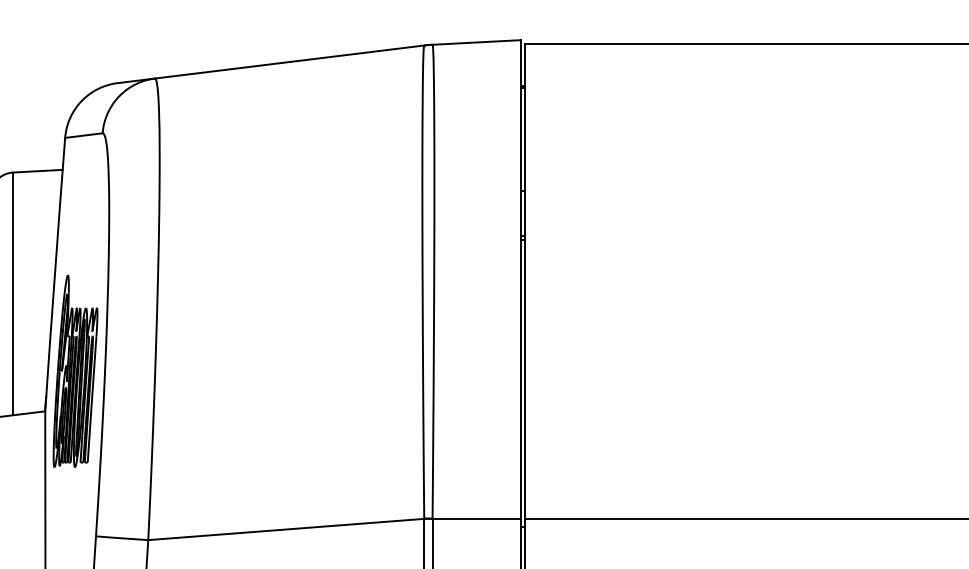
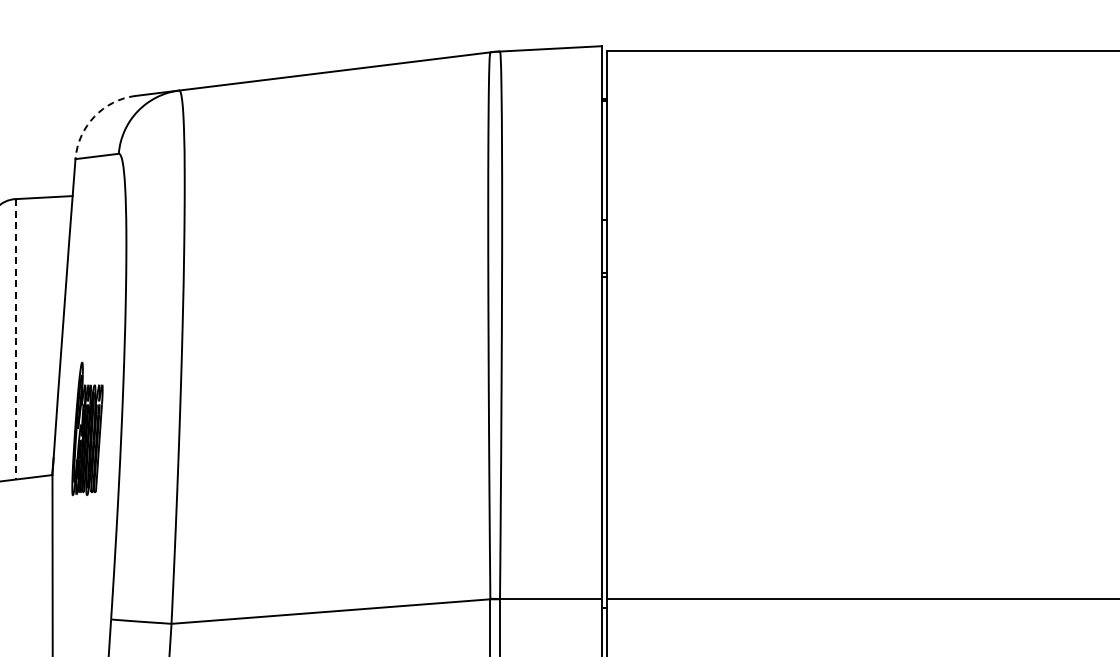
arc: (81, 101) -> (94, 116), solid -> dashed
line: (13, 294) -> (15, 339), solid -> dashed
part: (75, 371) -> (87, 428), size x0.6

